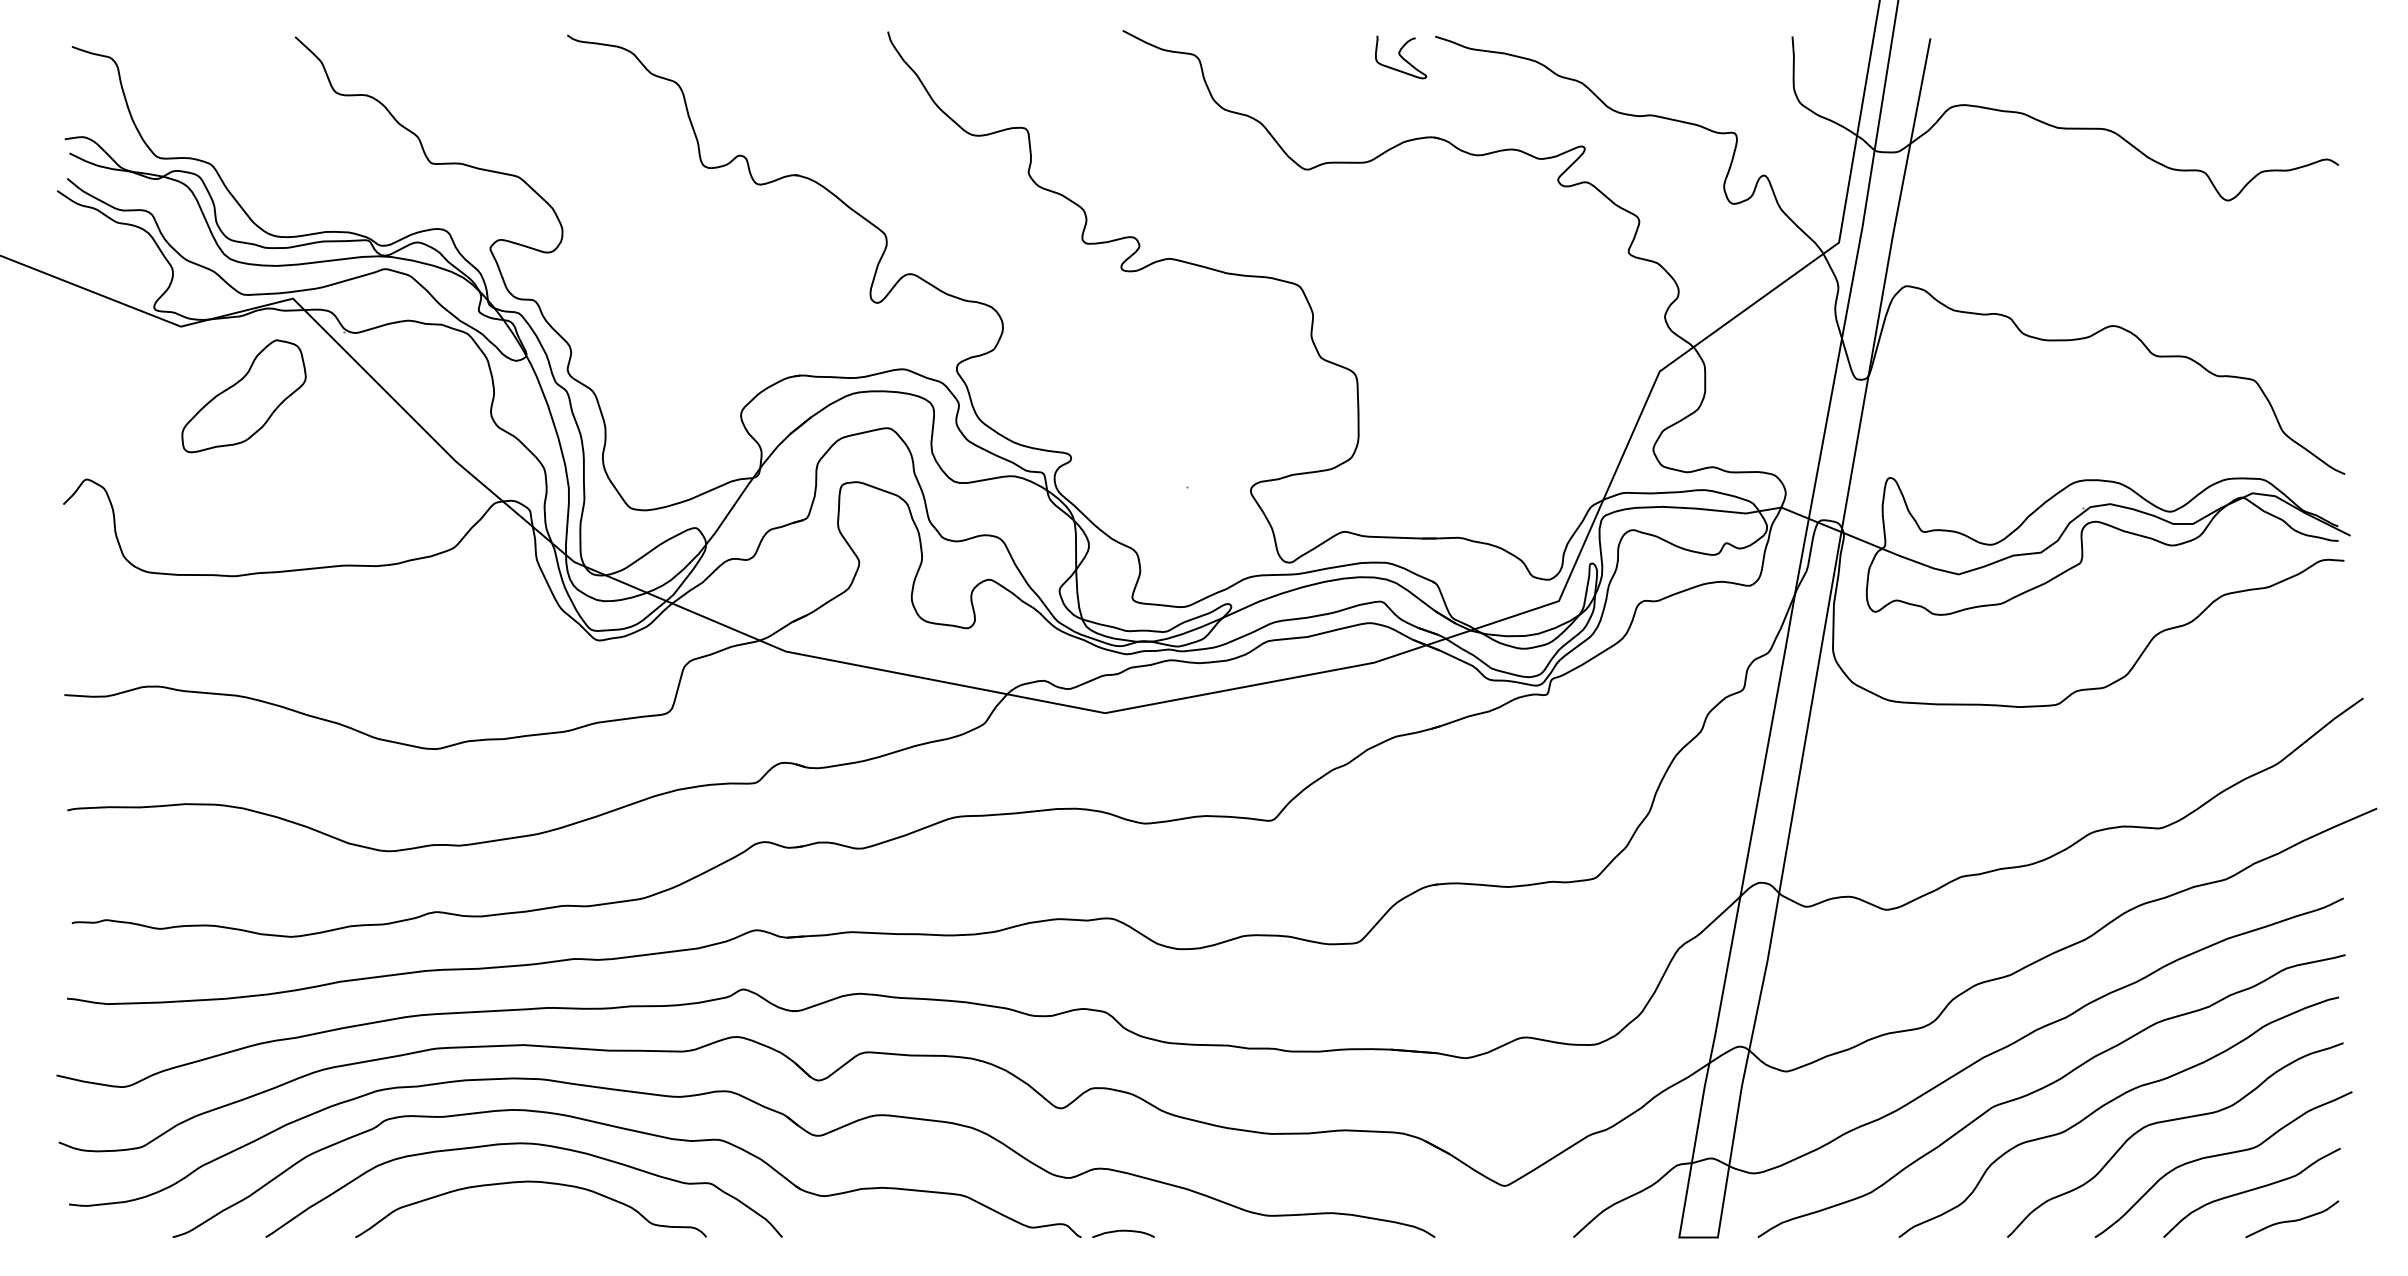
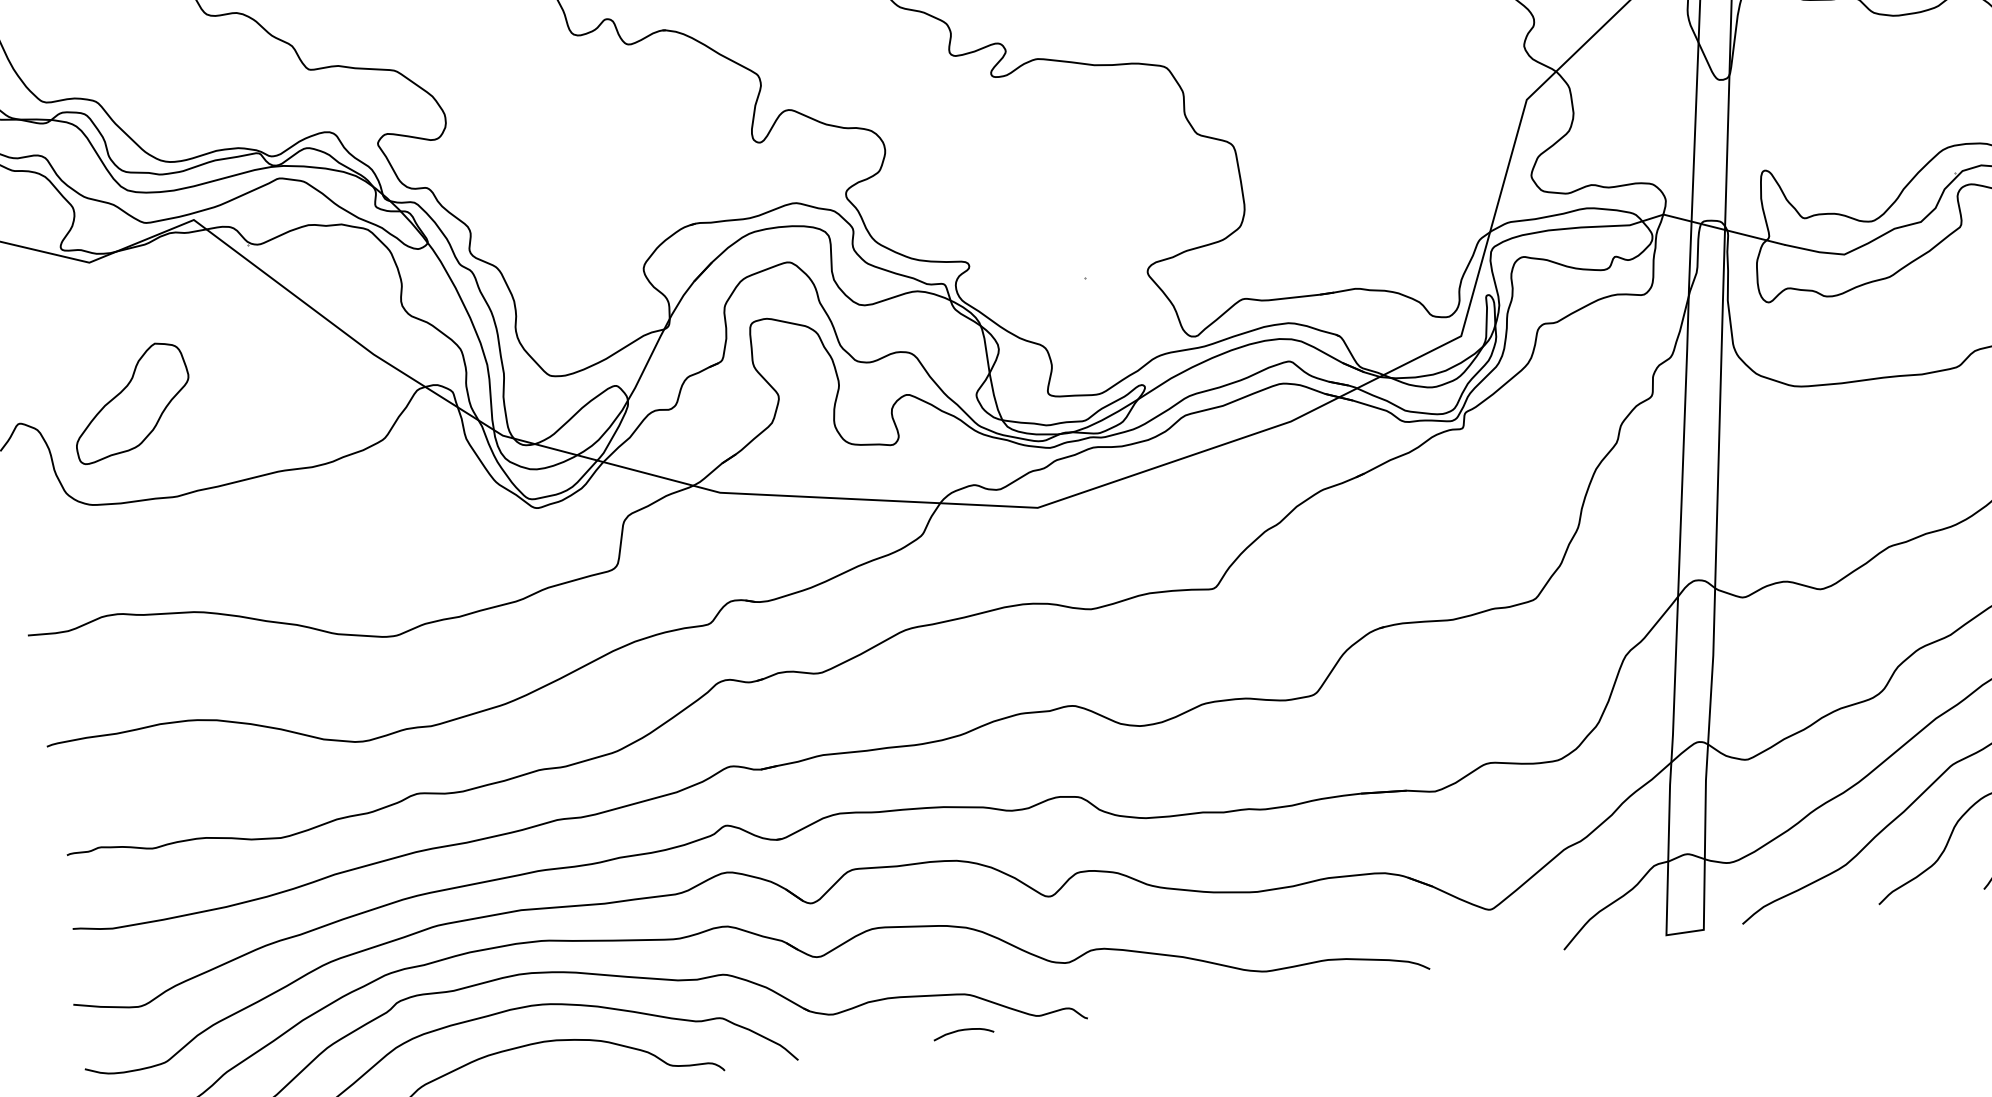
part: (243, 396) -> (130, 402), moved
curve: (1123, 1231) -> (963, 1030), moved

